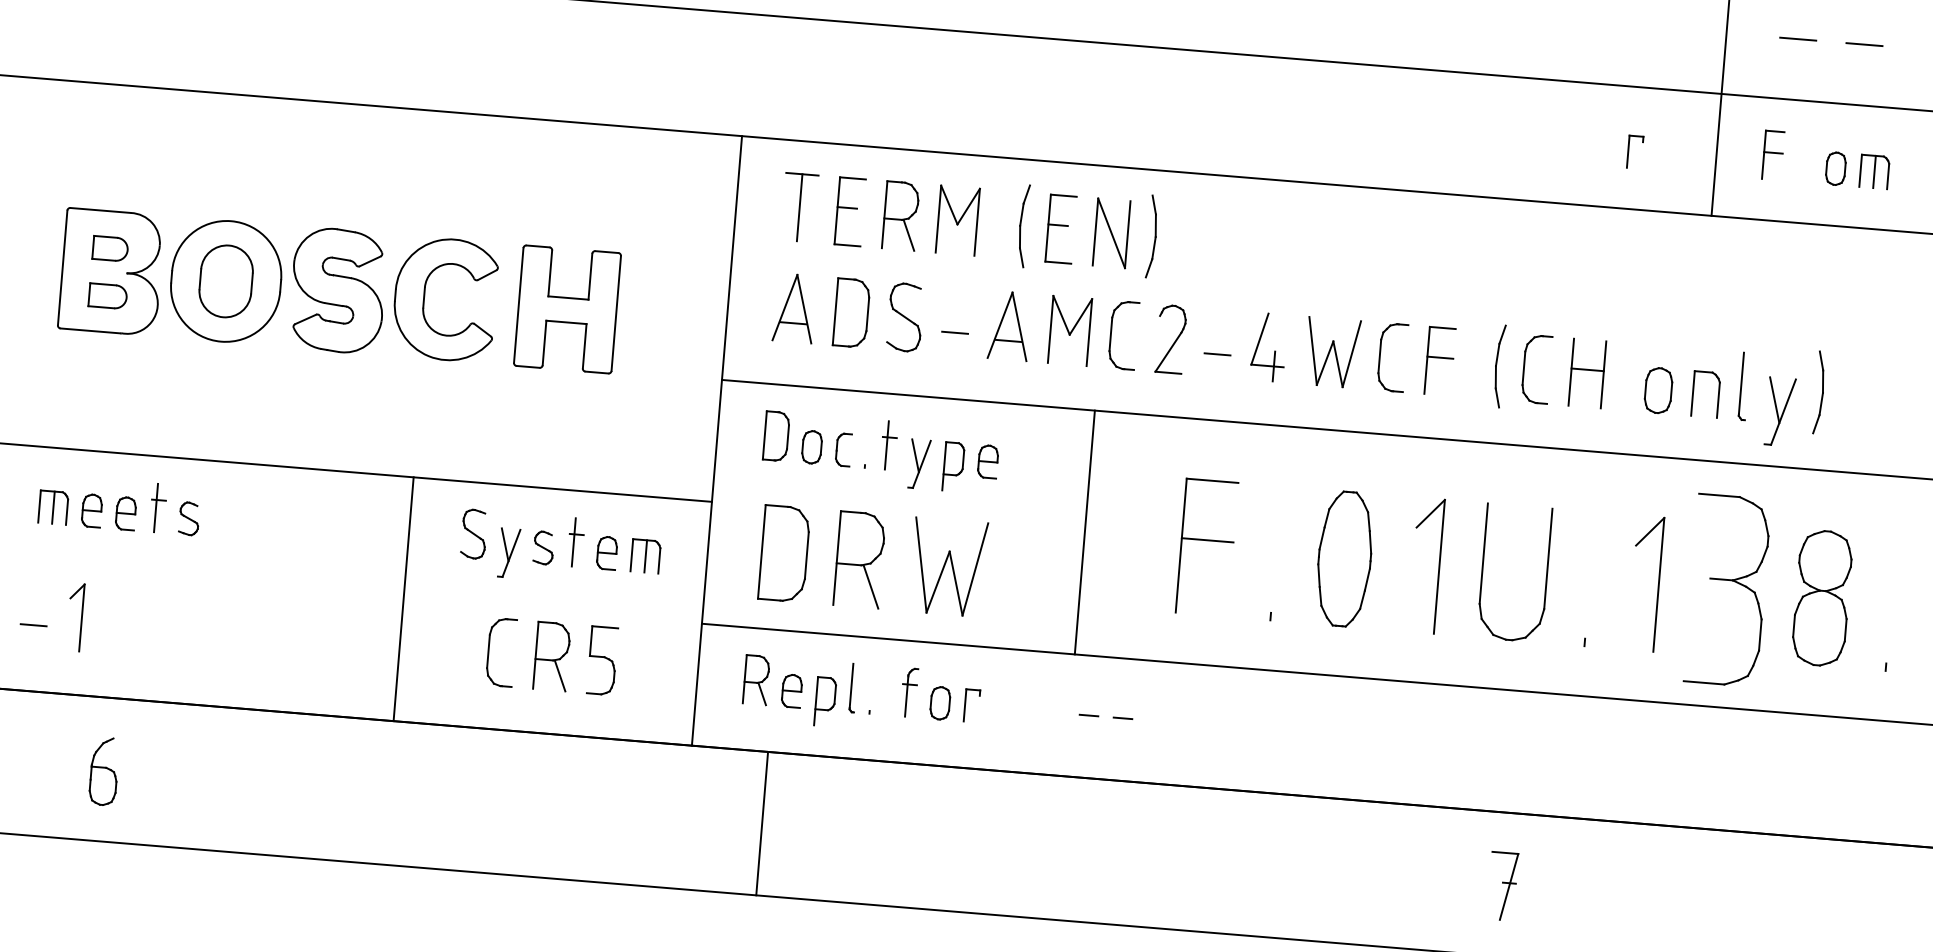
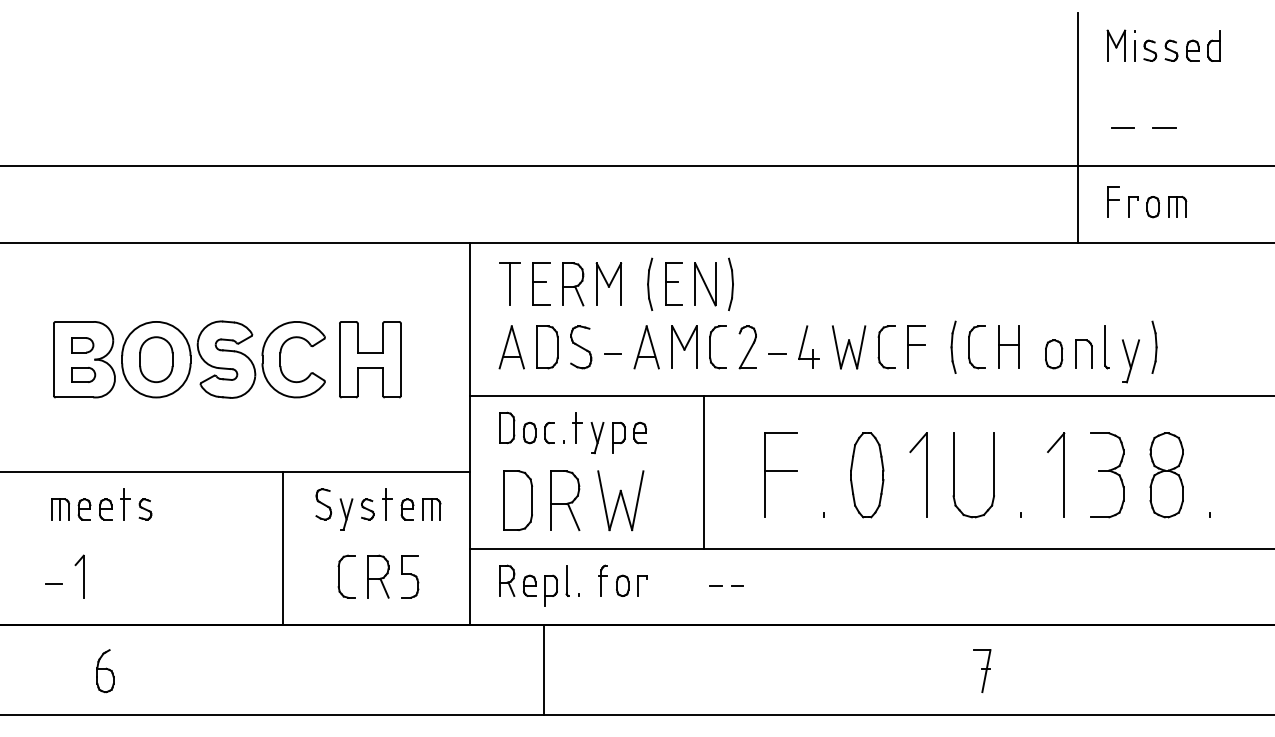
part: (1635, 151) -> (1133, 206), moved
part: (1727, 590) -> (1107, 475), size x0.71
line: (761, 822) -> (543, 669), moved

